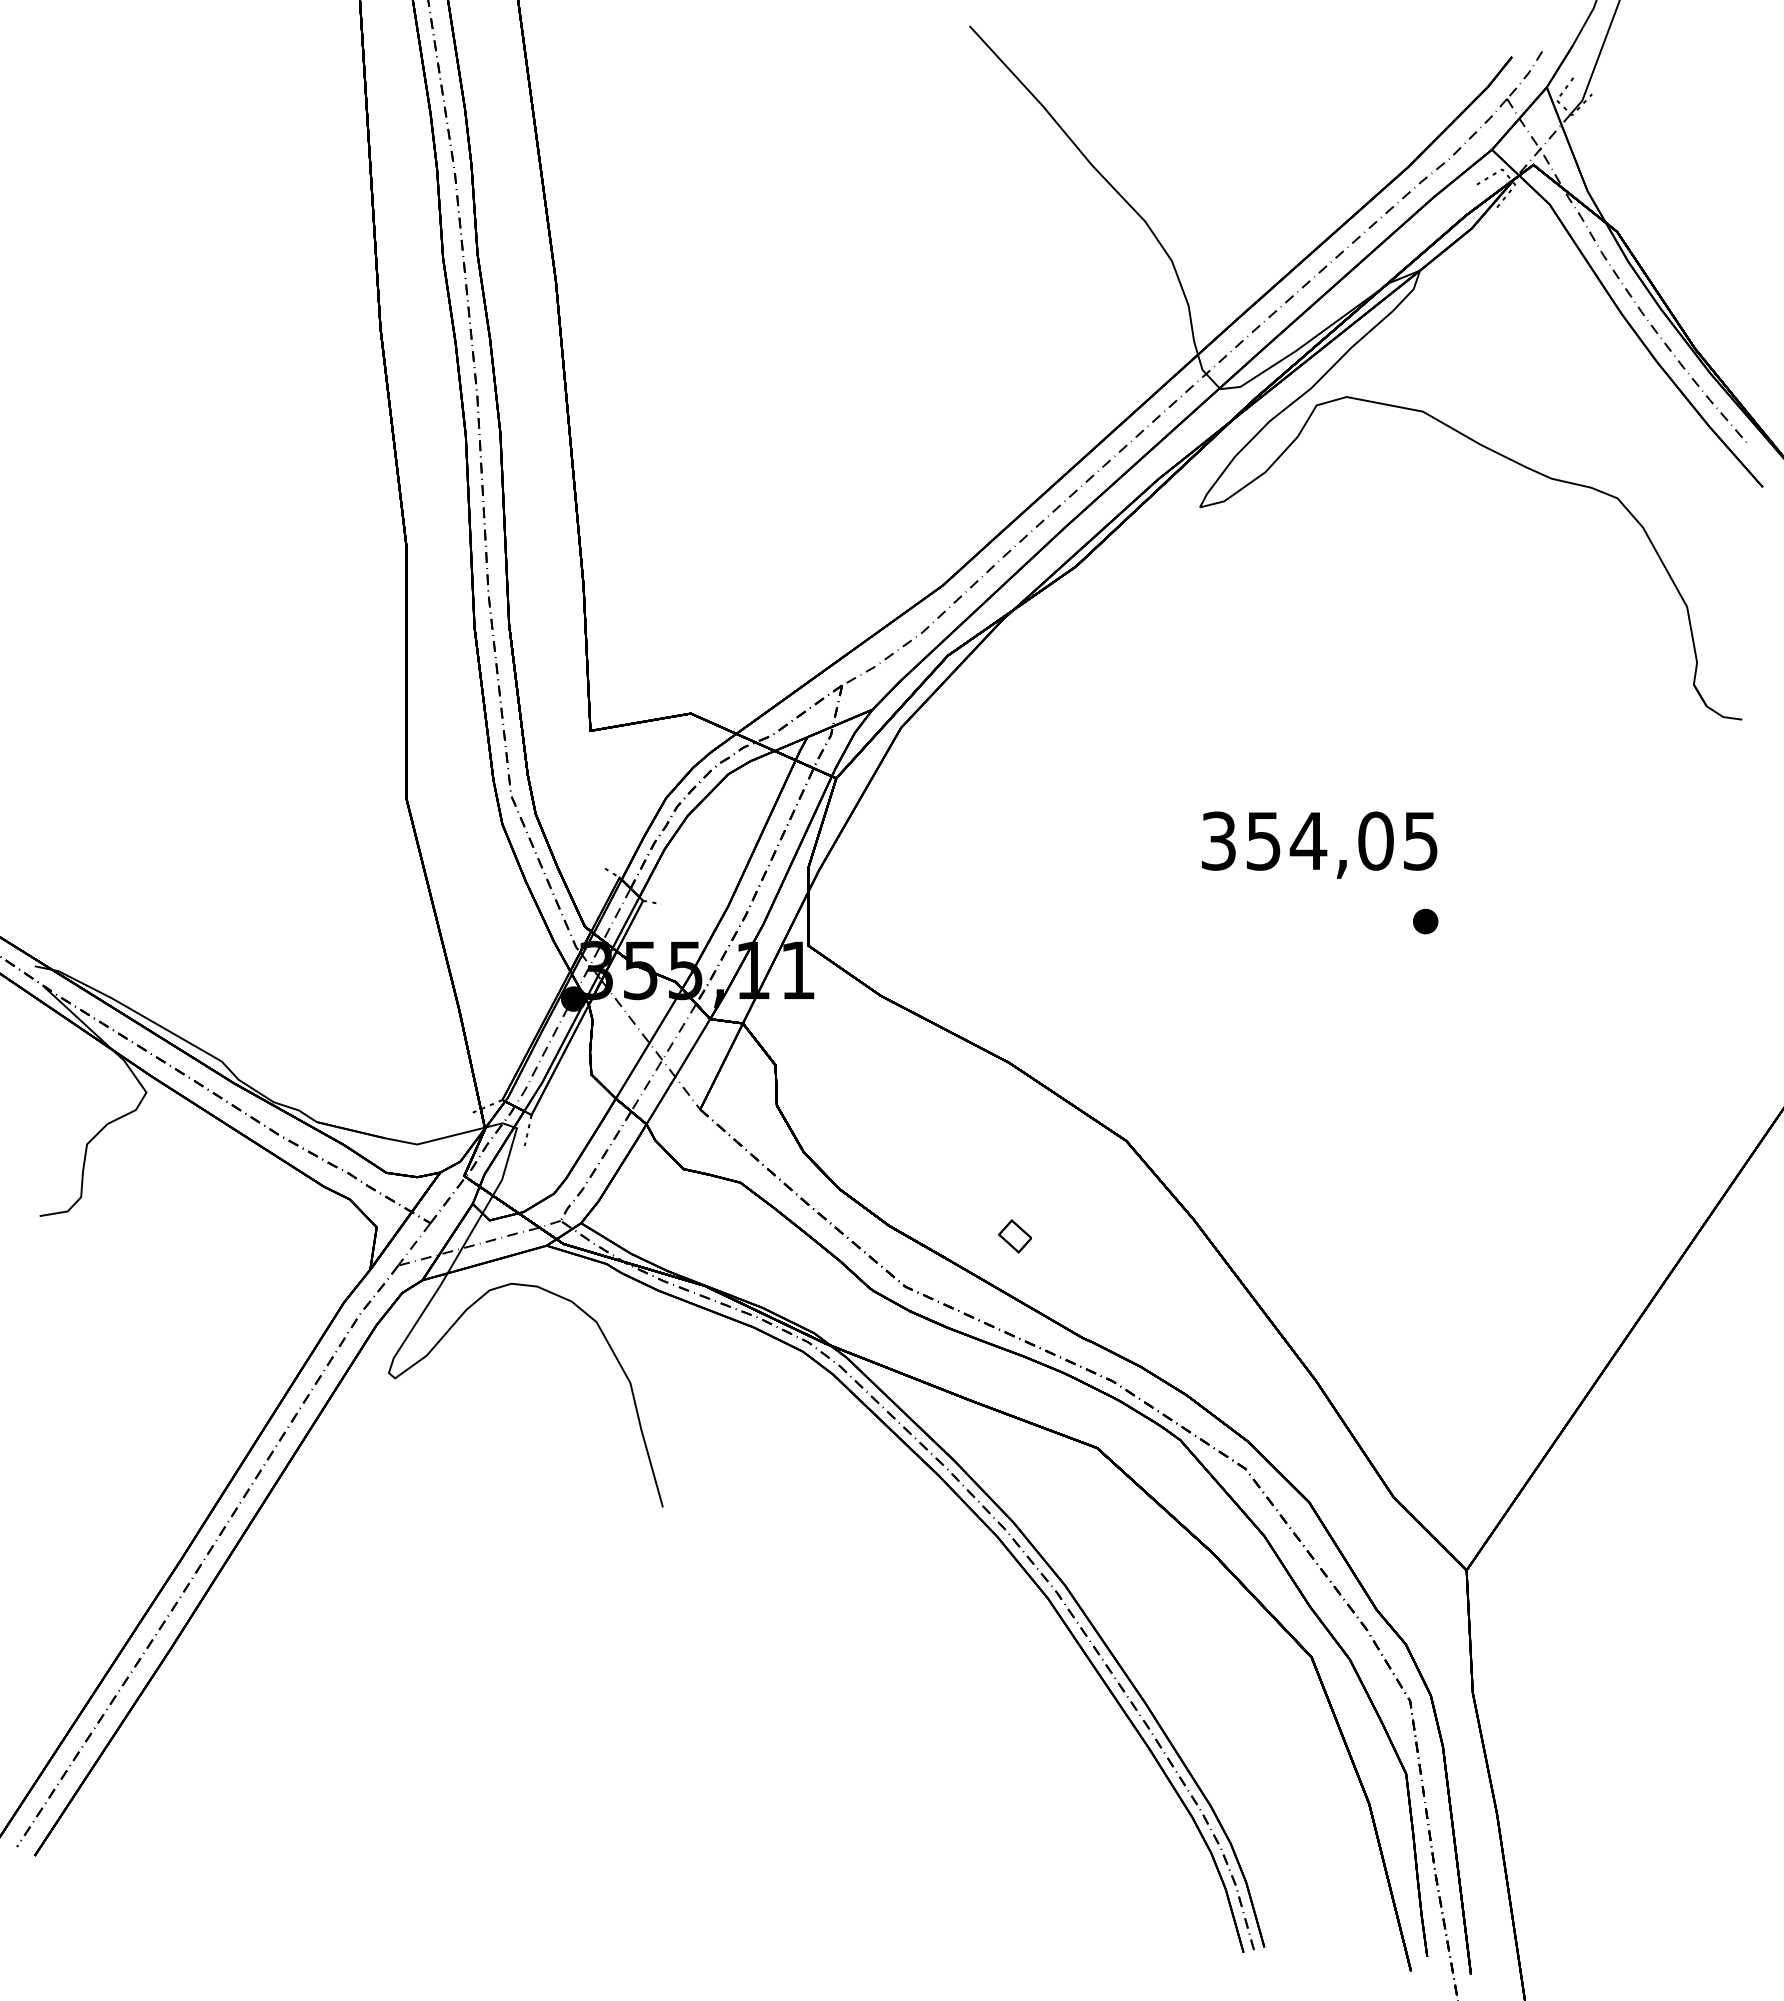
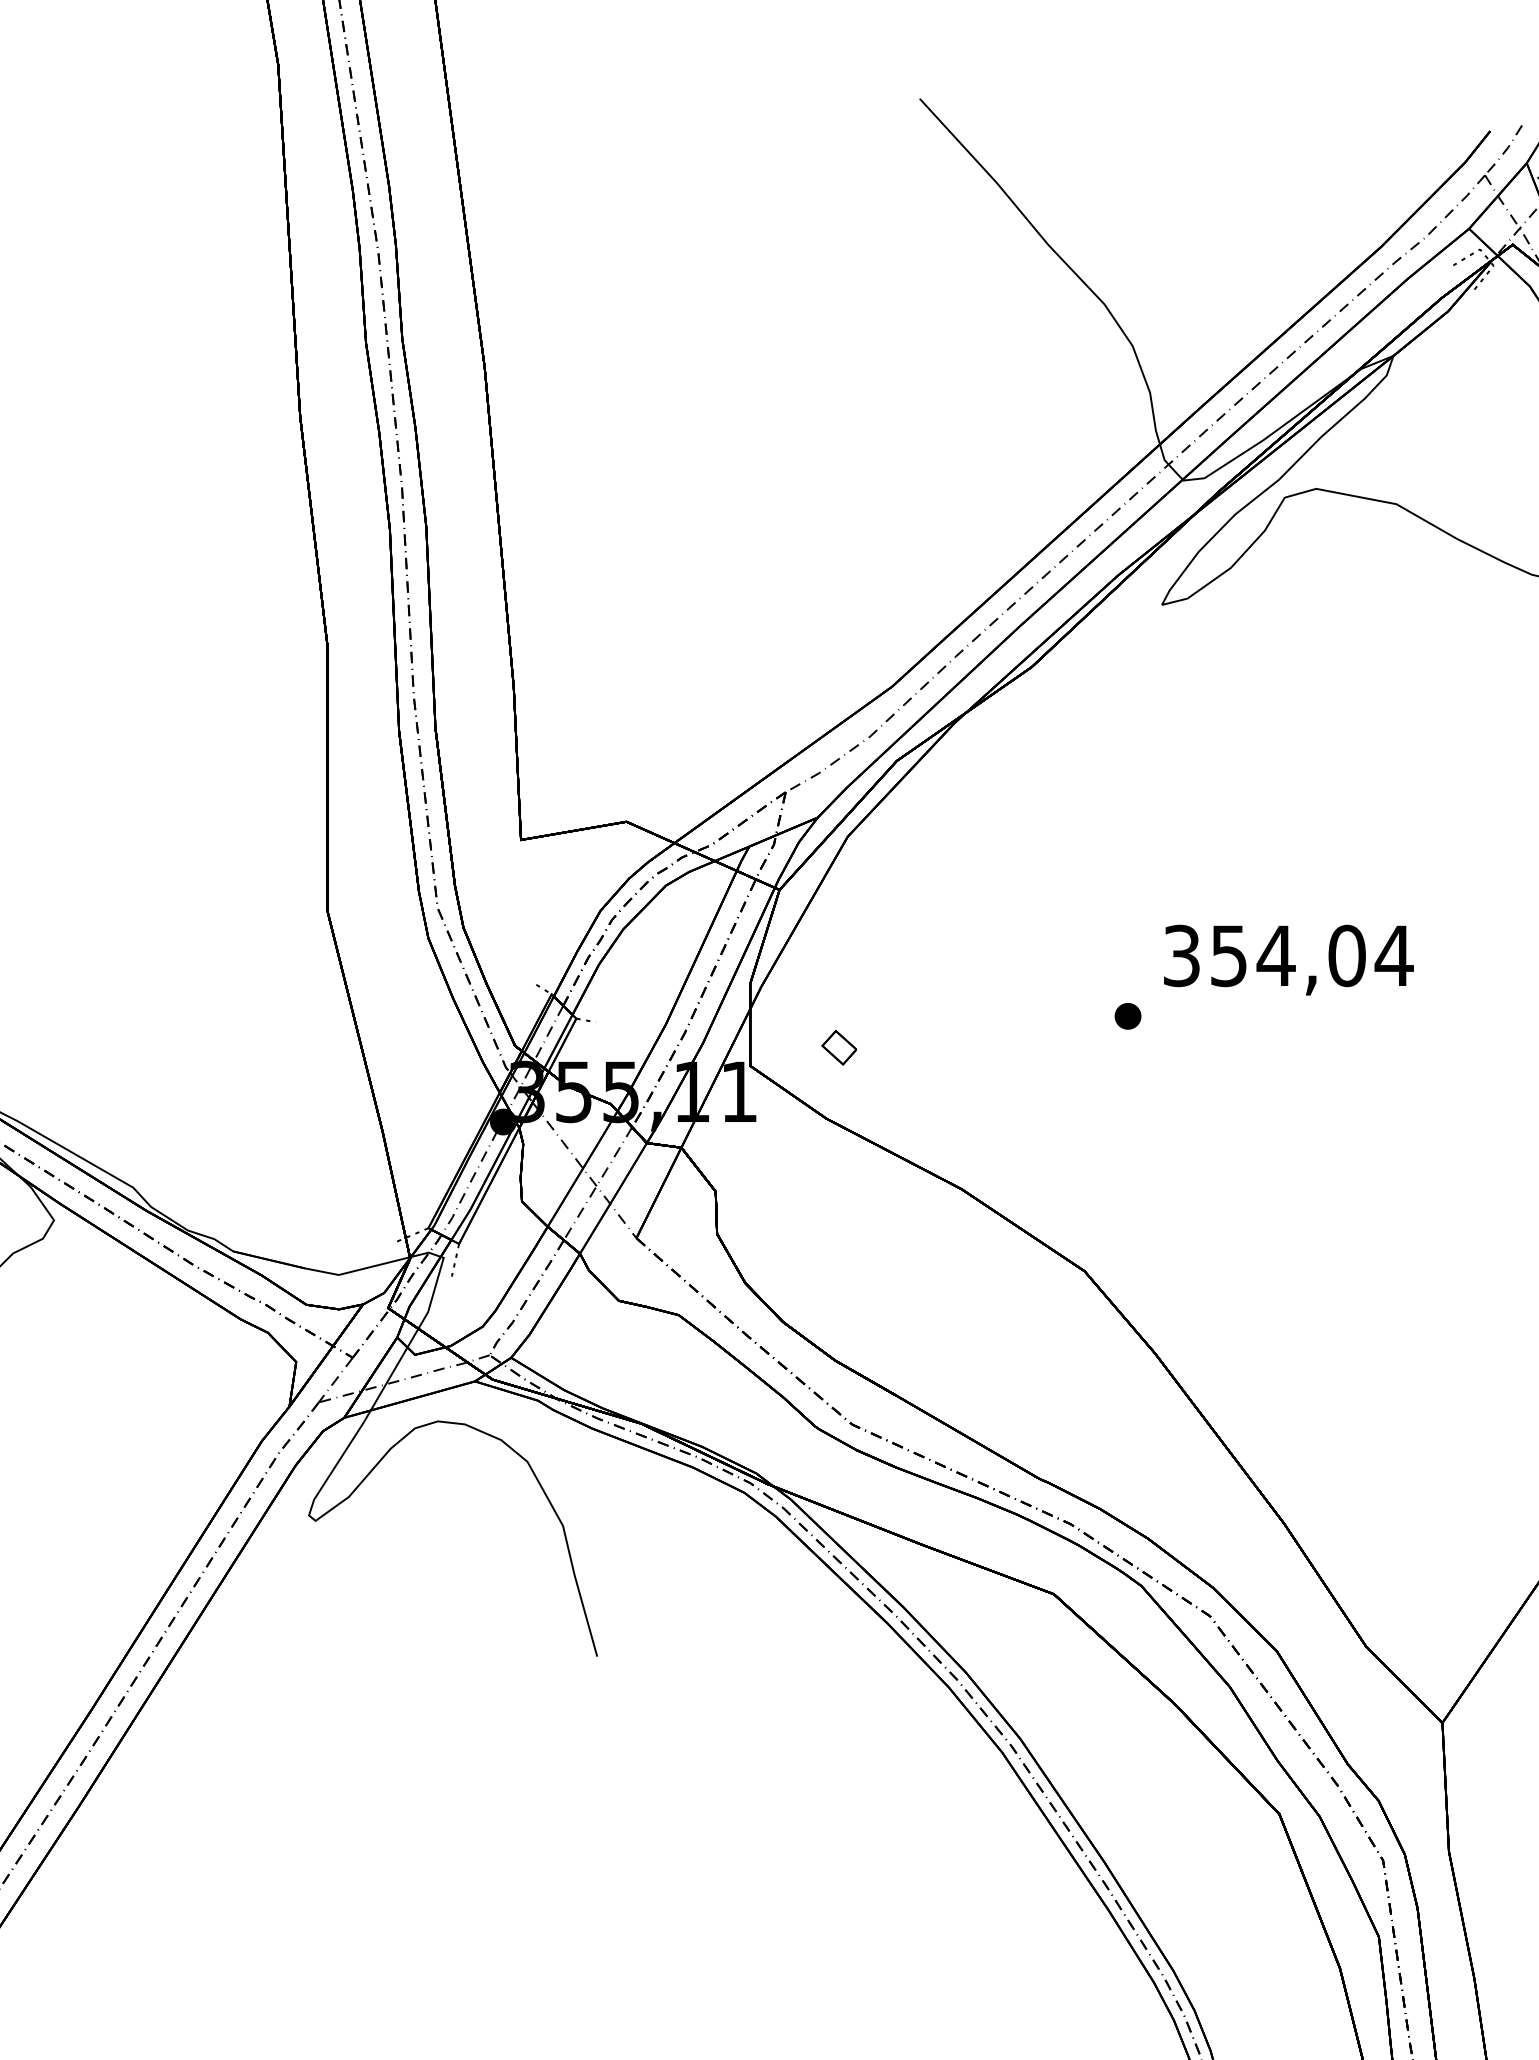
text: (1420, 841) -> (1393, 956), 354,05 -> 354,04
part: (1425, 921) -> (1127, 1016), moved
part: (1014, 1236) -> (838, 1047), moved

